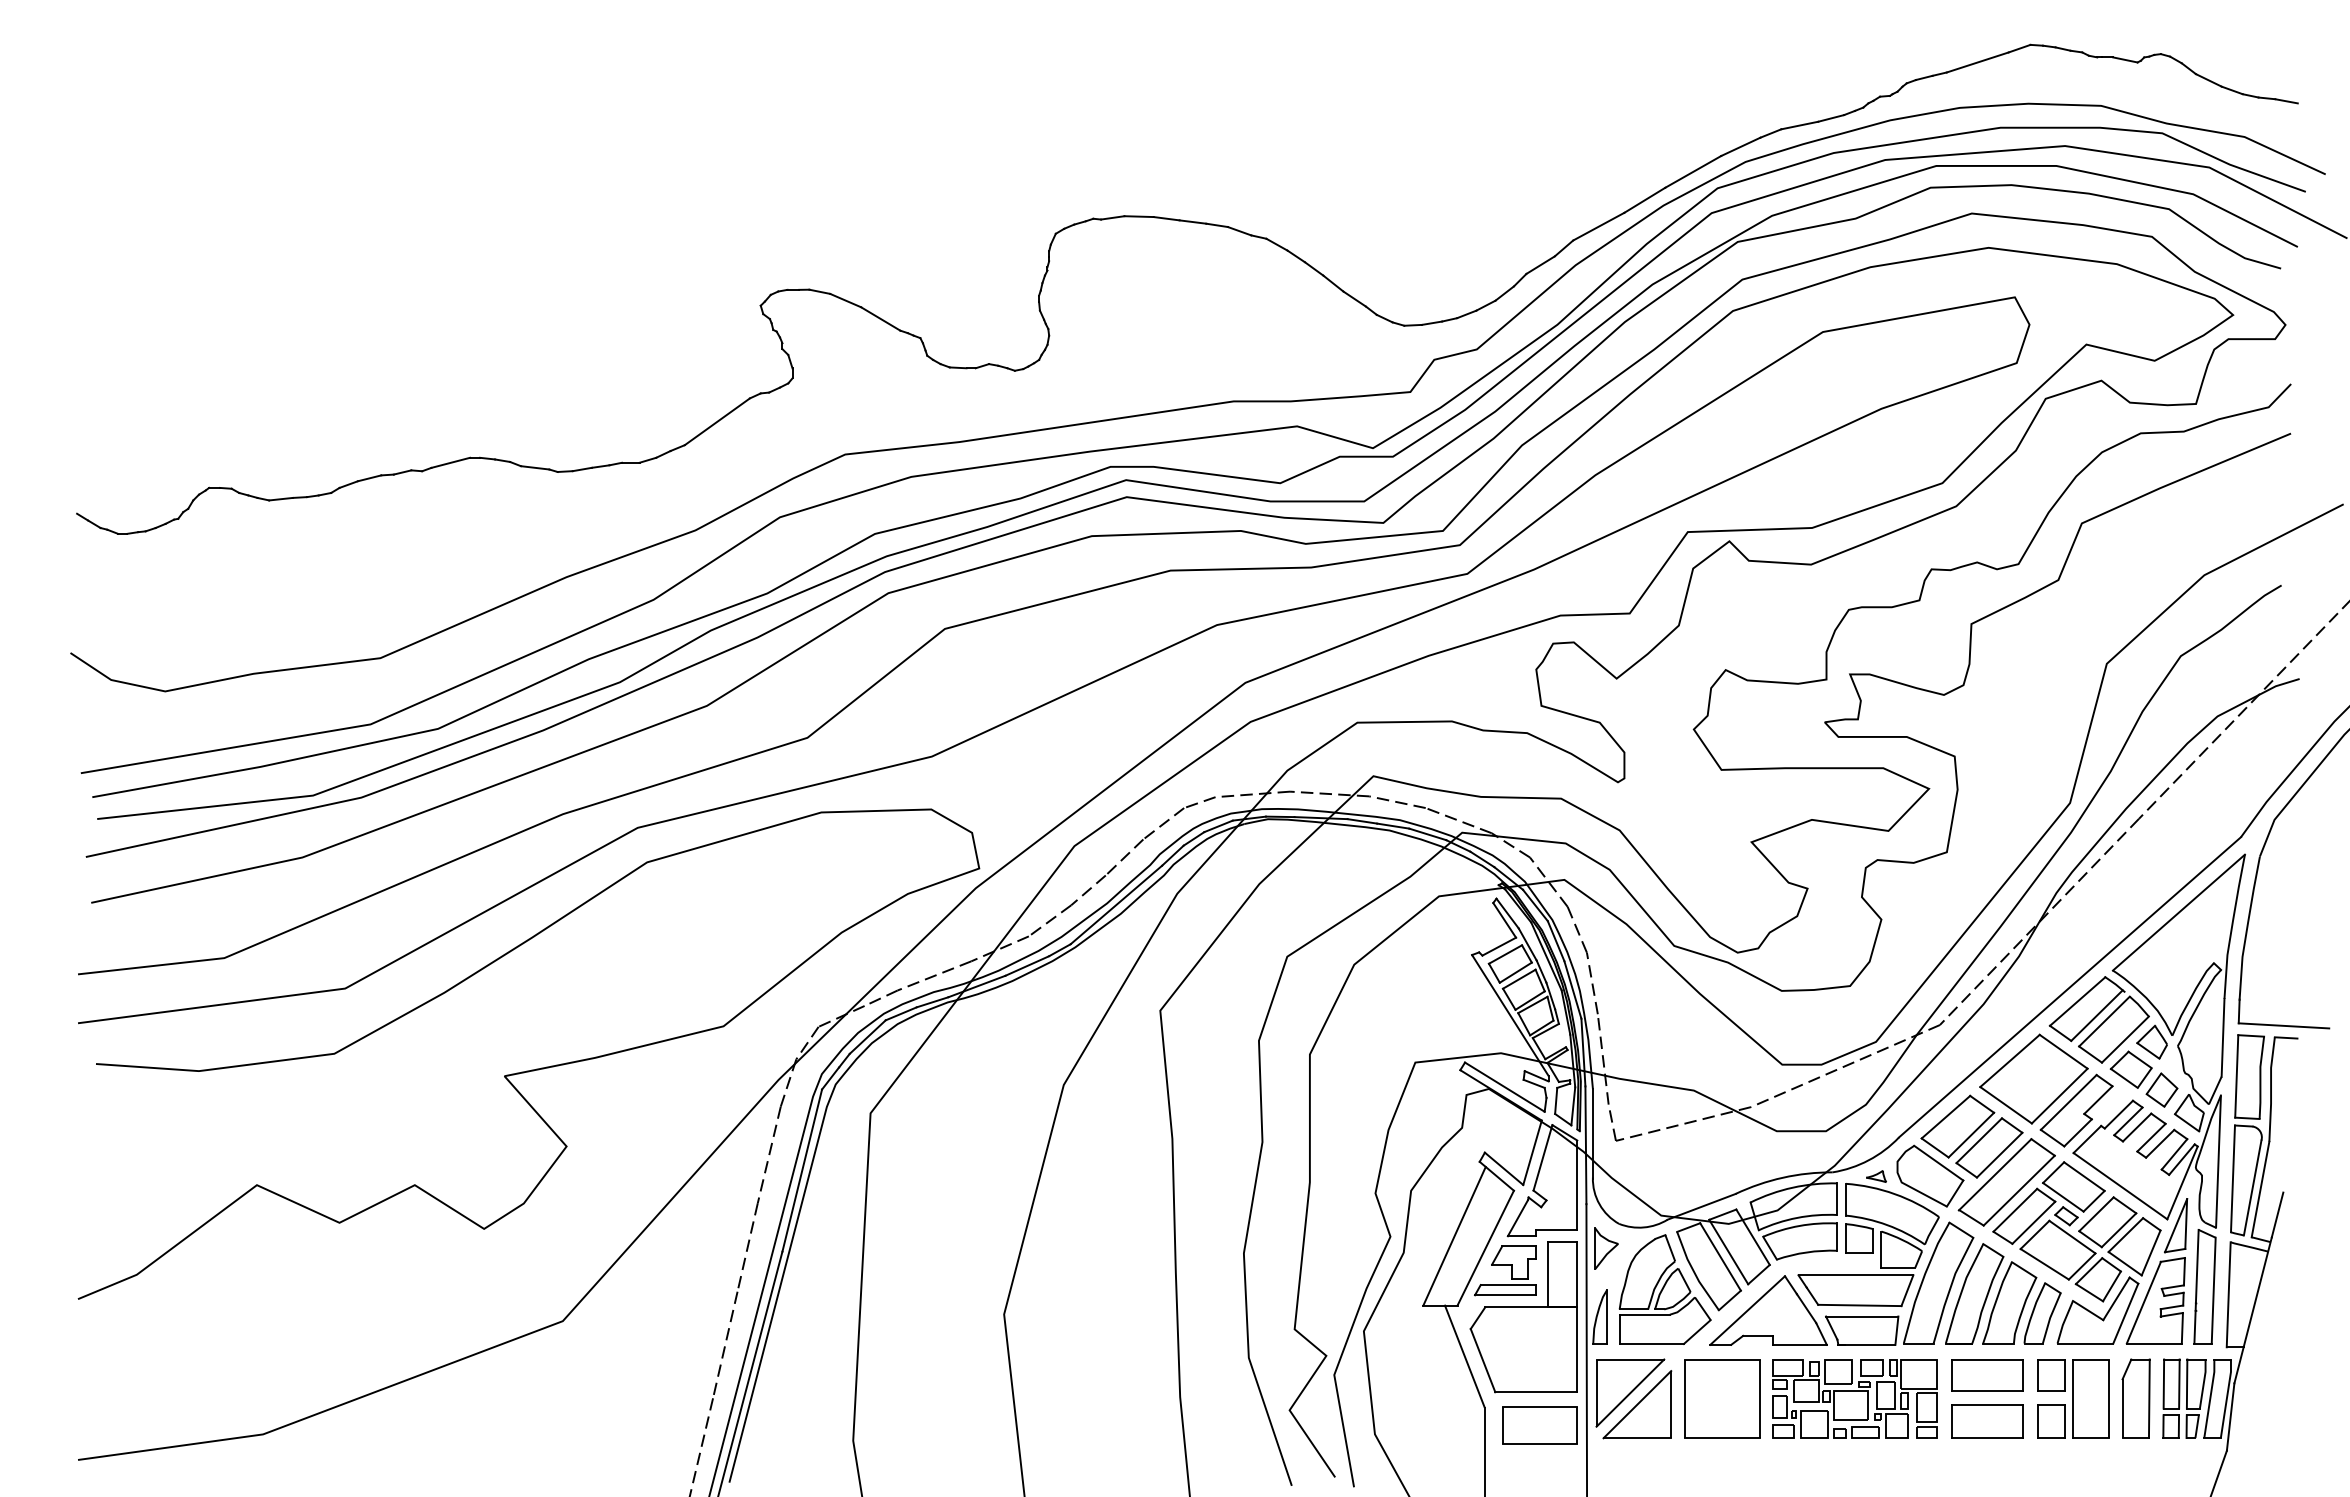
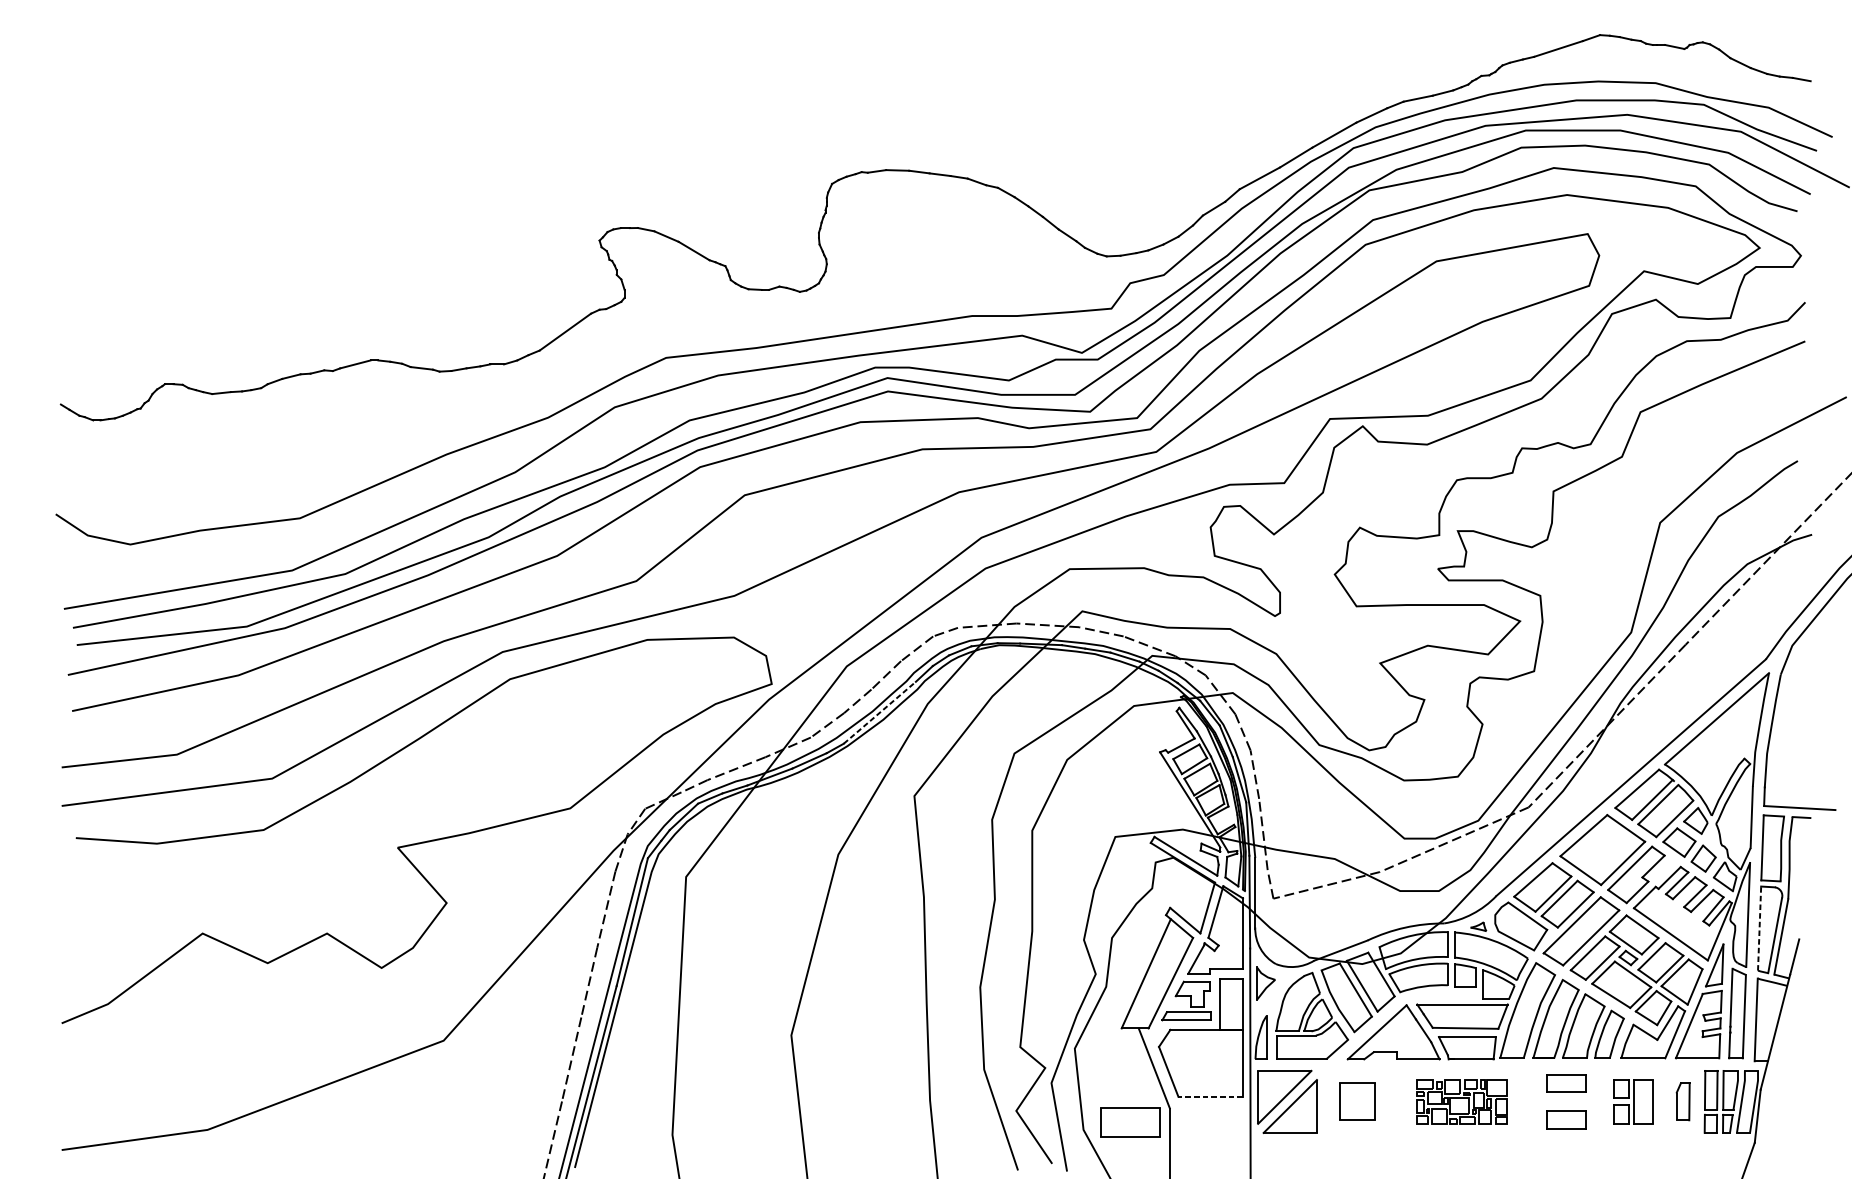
line: (1116, 904) -> (879, 712), solid -> dashed
line: (2233, 1178) -> (1759, 928), solid -> dashed
part: (1987, 1375) -> (1566, 1083), size x0.7
line: (1536, 1392) -> (1210, 1096), solid -> dashed
part: (1722, 1398) -> (1357, 1101), size x0.6
part: (1854, 1398) -> (1461, 1101), size x0.7
part: (2073, 1398) -> (1633, 1101), size x0.7
part: (2135, 1398) -> (1682, 1101), size x0.6
part: (1987, 1421) -> (1566, 1119), size x0.7
part: (1539, 1425) -> (1130, 1122), moved

